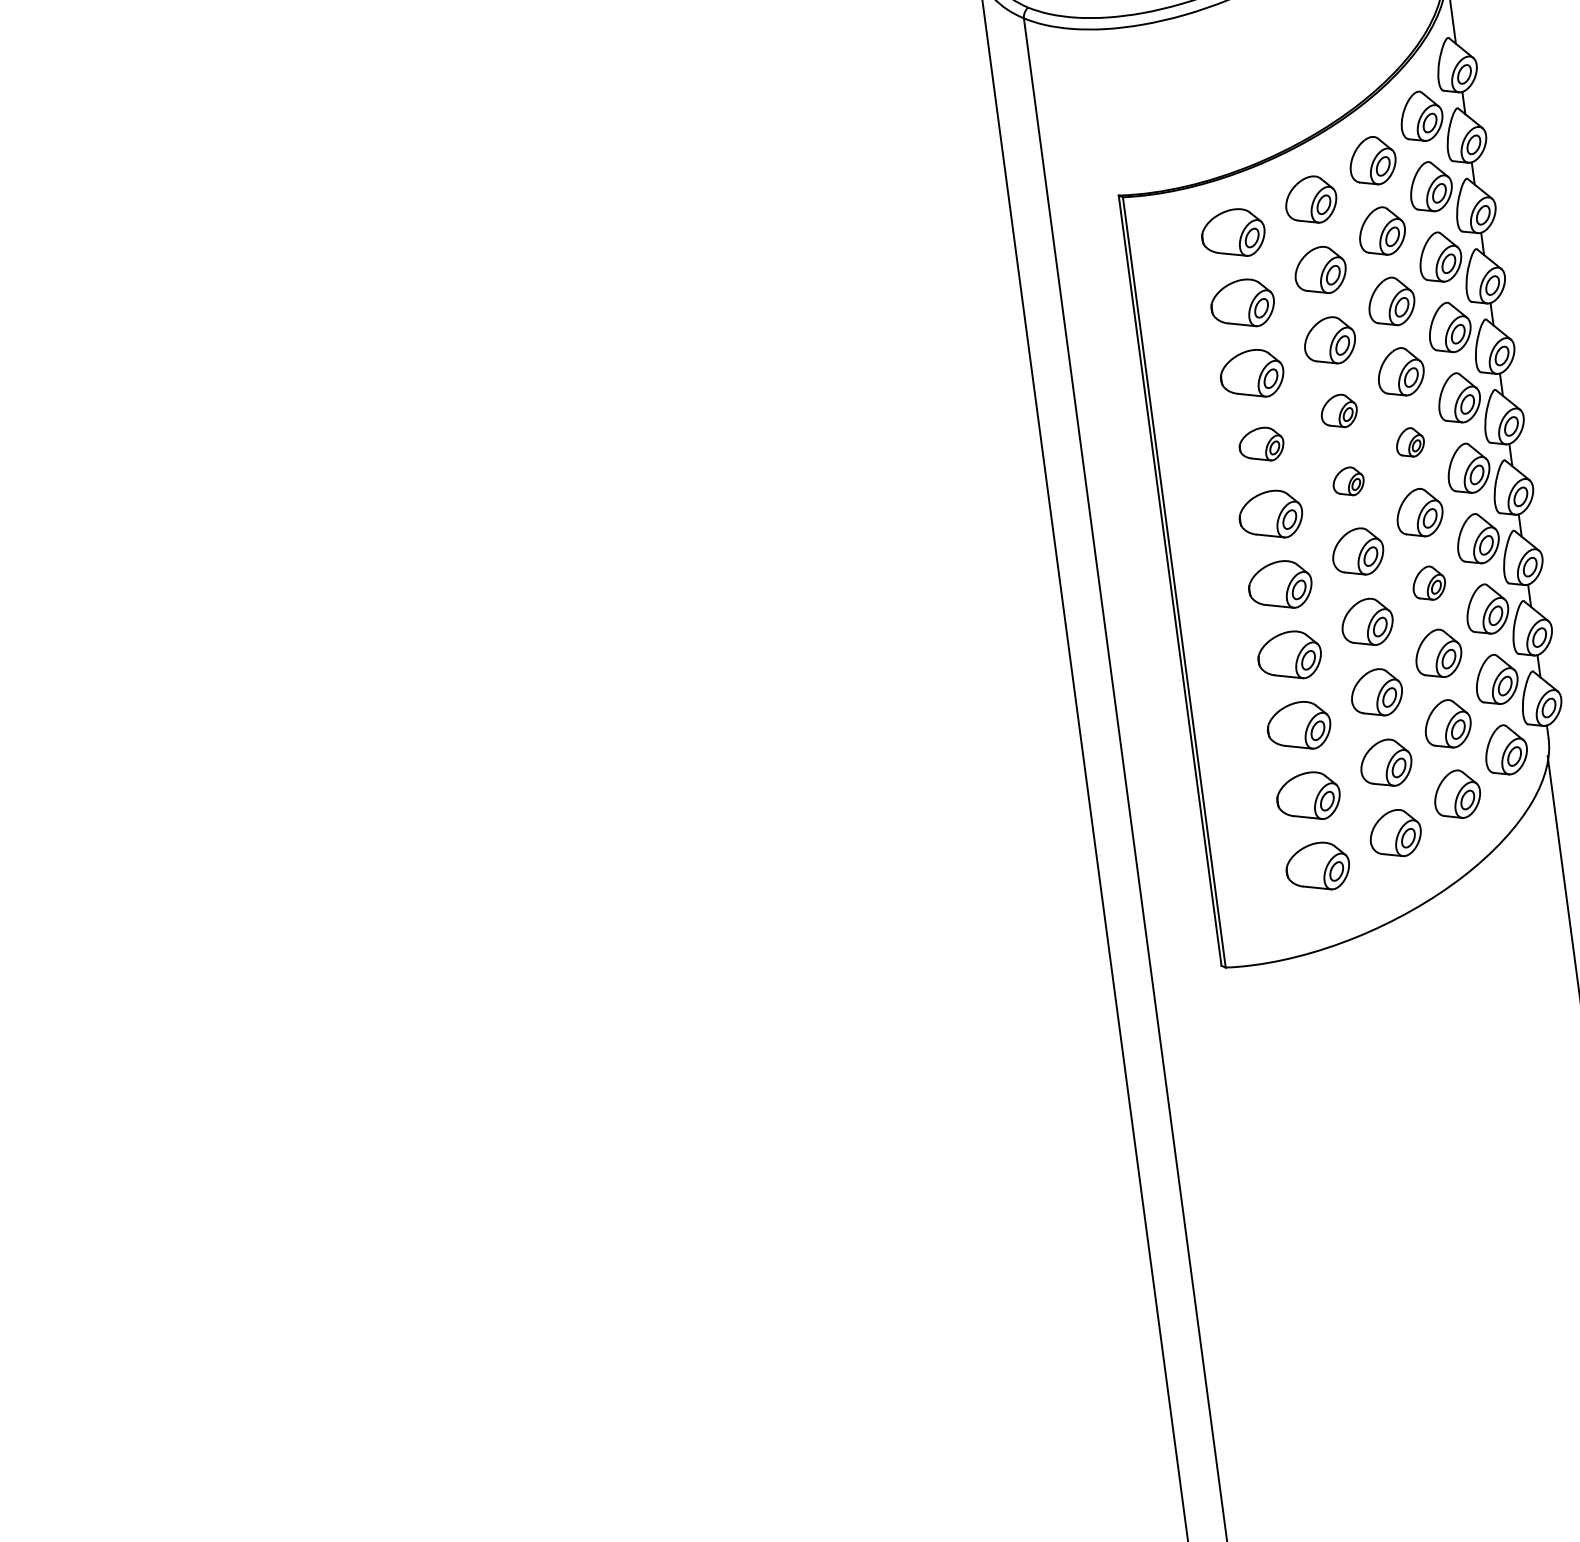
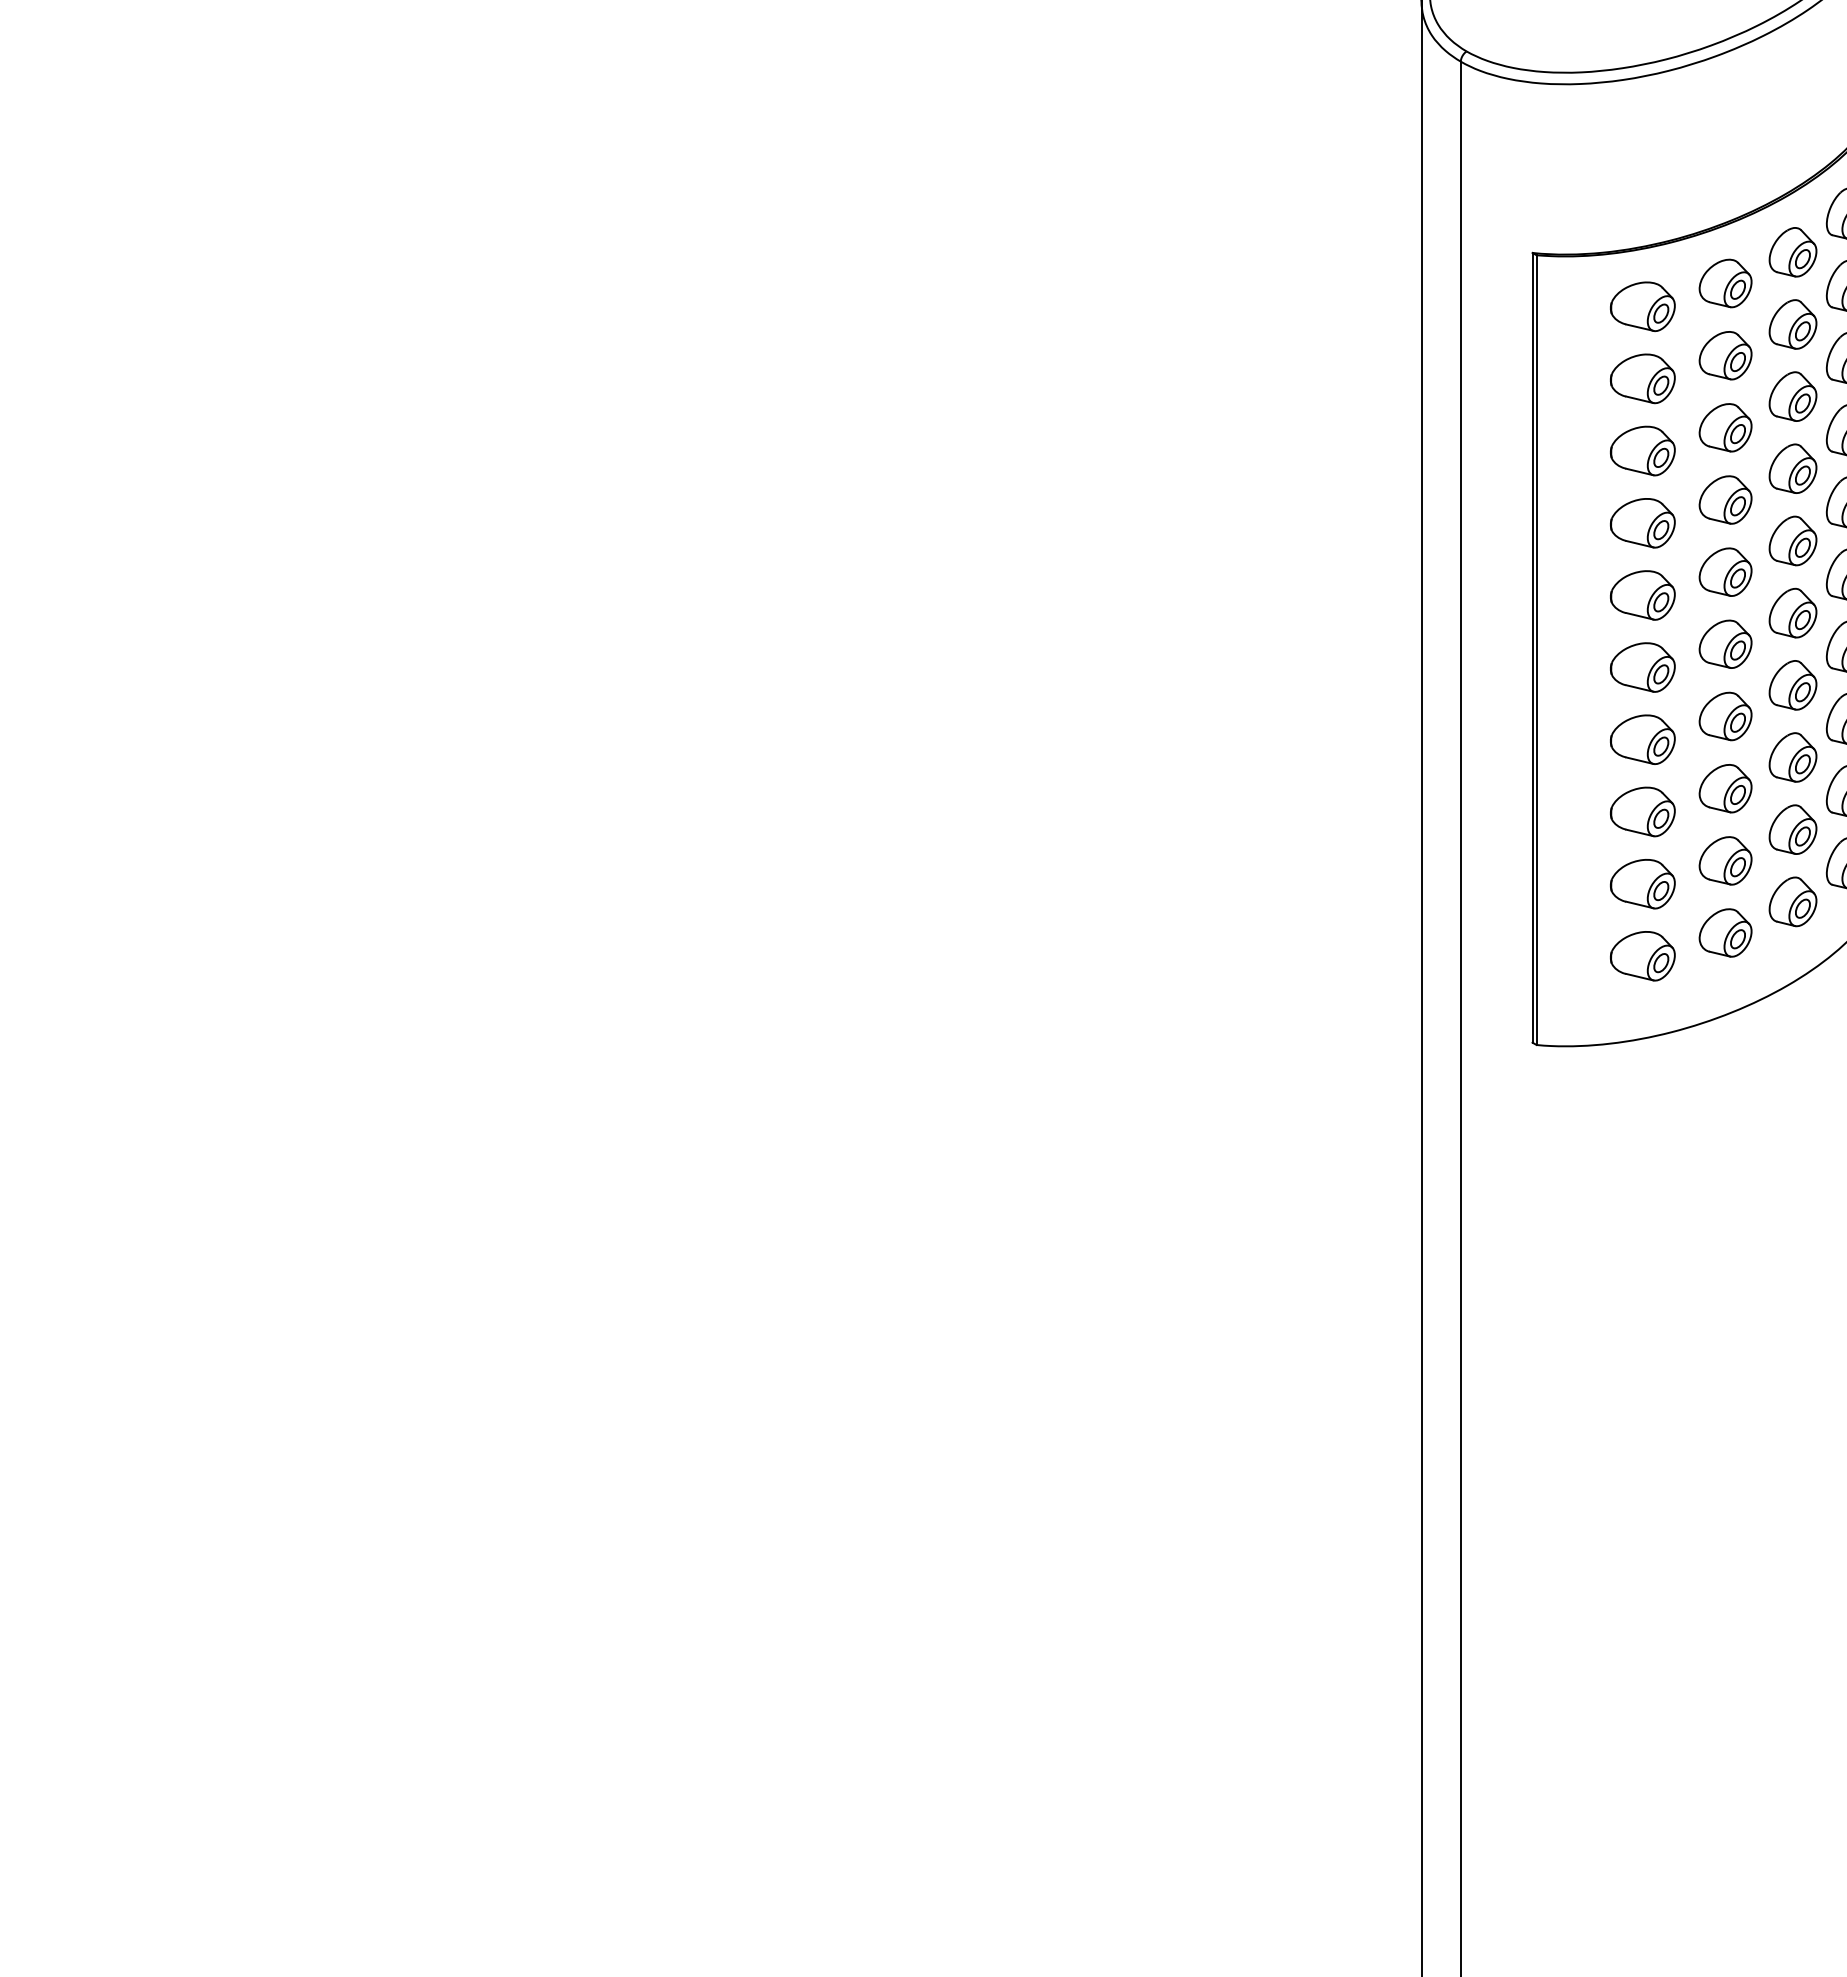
part: (1339, 410) -> (1725, 499), size x1.43
part: (1409, 442) -> (1792, 540), size x1.67
part: (1261, 445) -> (1642, 523), size x1.43
part: (1348, 481) -> (1725, 571), size x1.67
part: (1428, 583) -> (1792, 685), size x1.43

